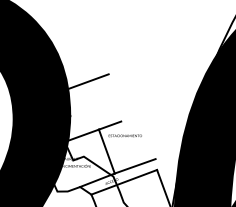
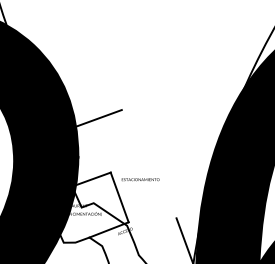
line: (109, 125) -> (122, 167), removed
line: (134, 165) -> (151, 213), removed
line: (124, 182) -> (139, 232), removed

